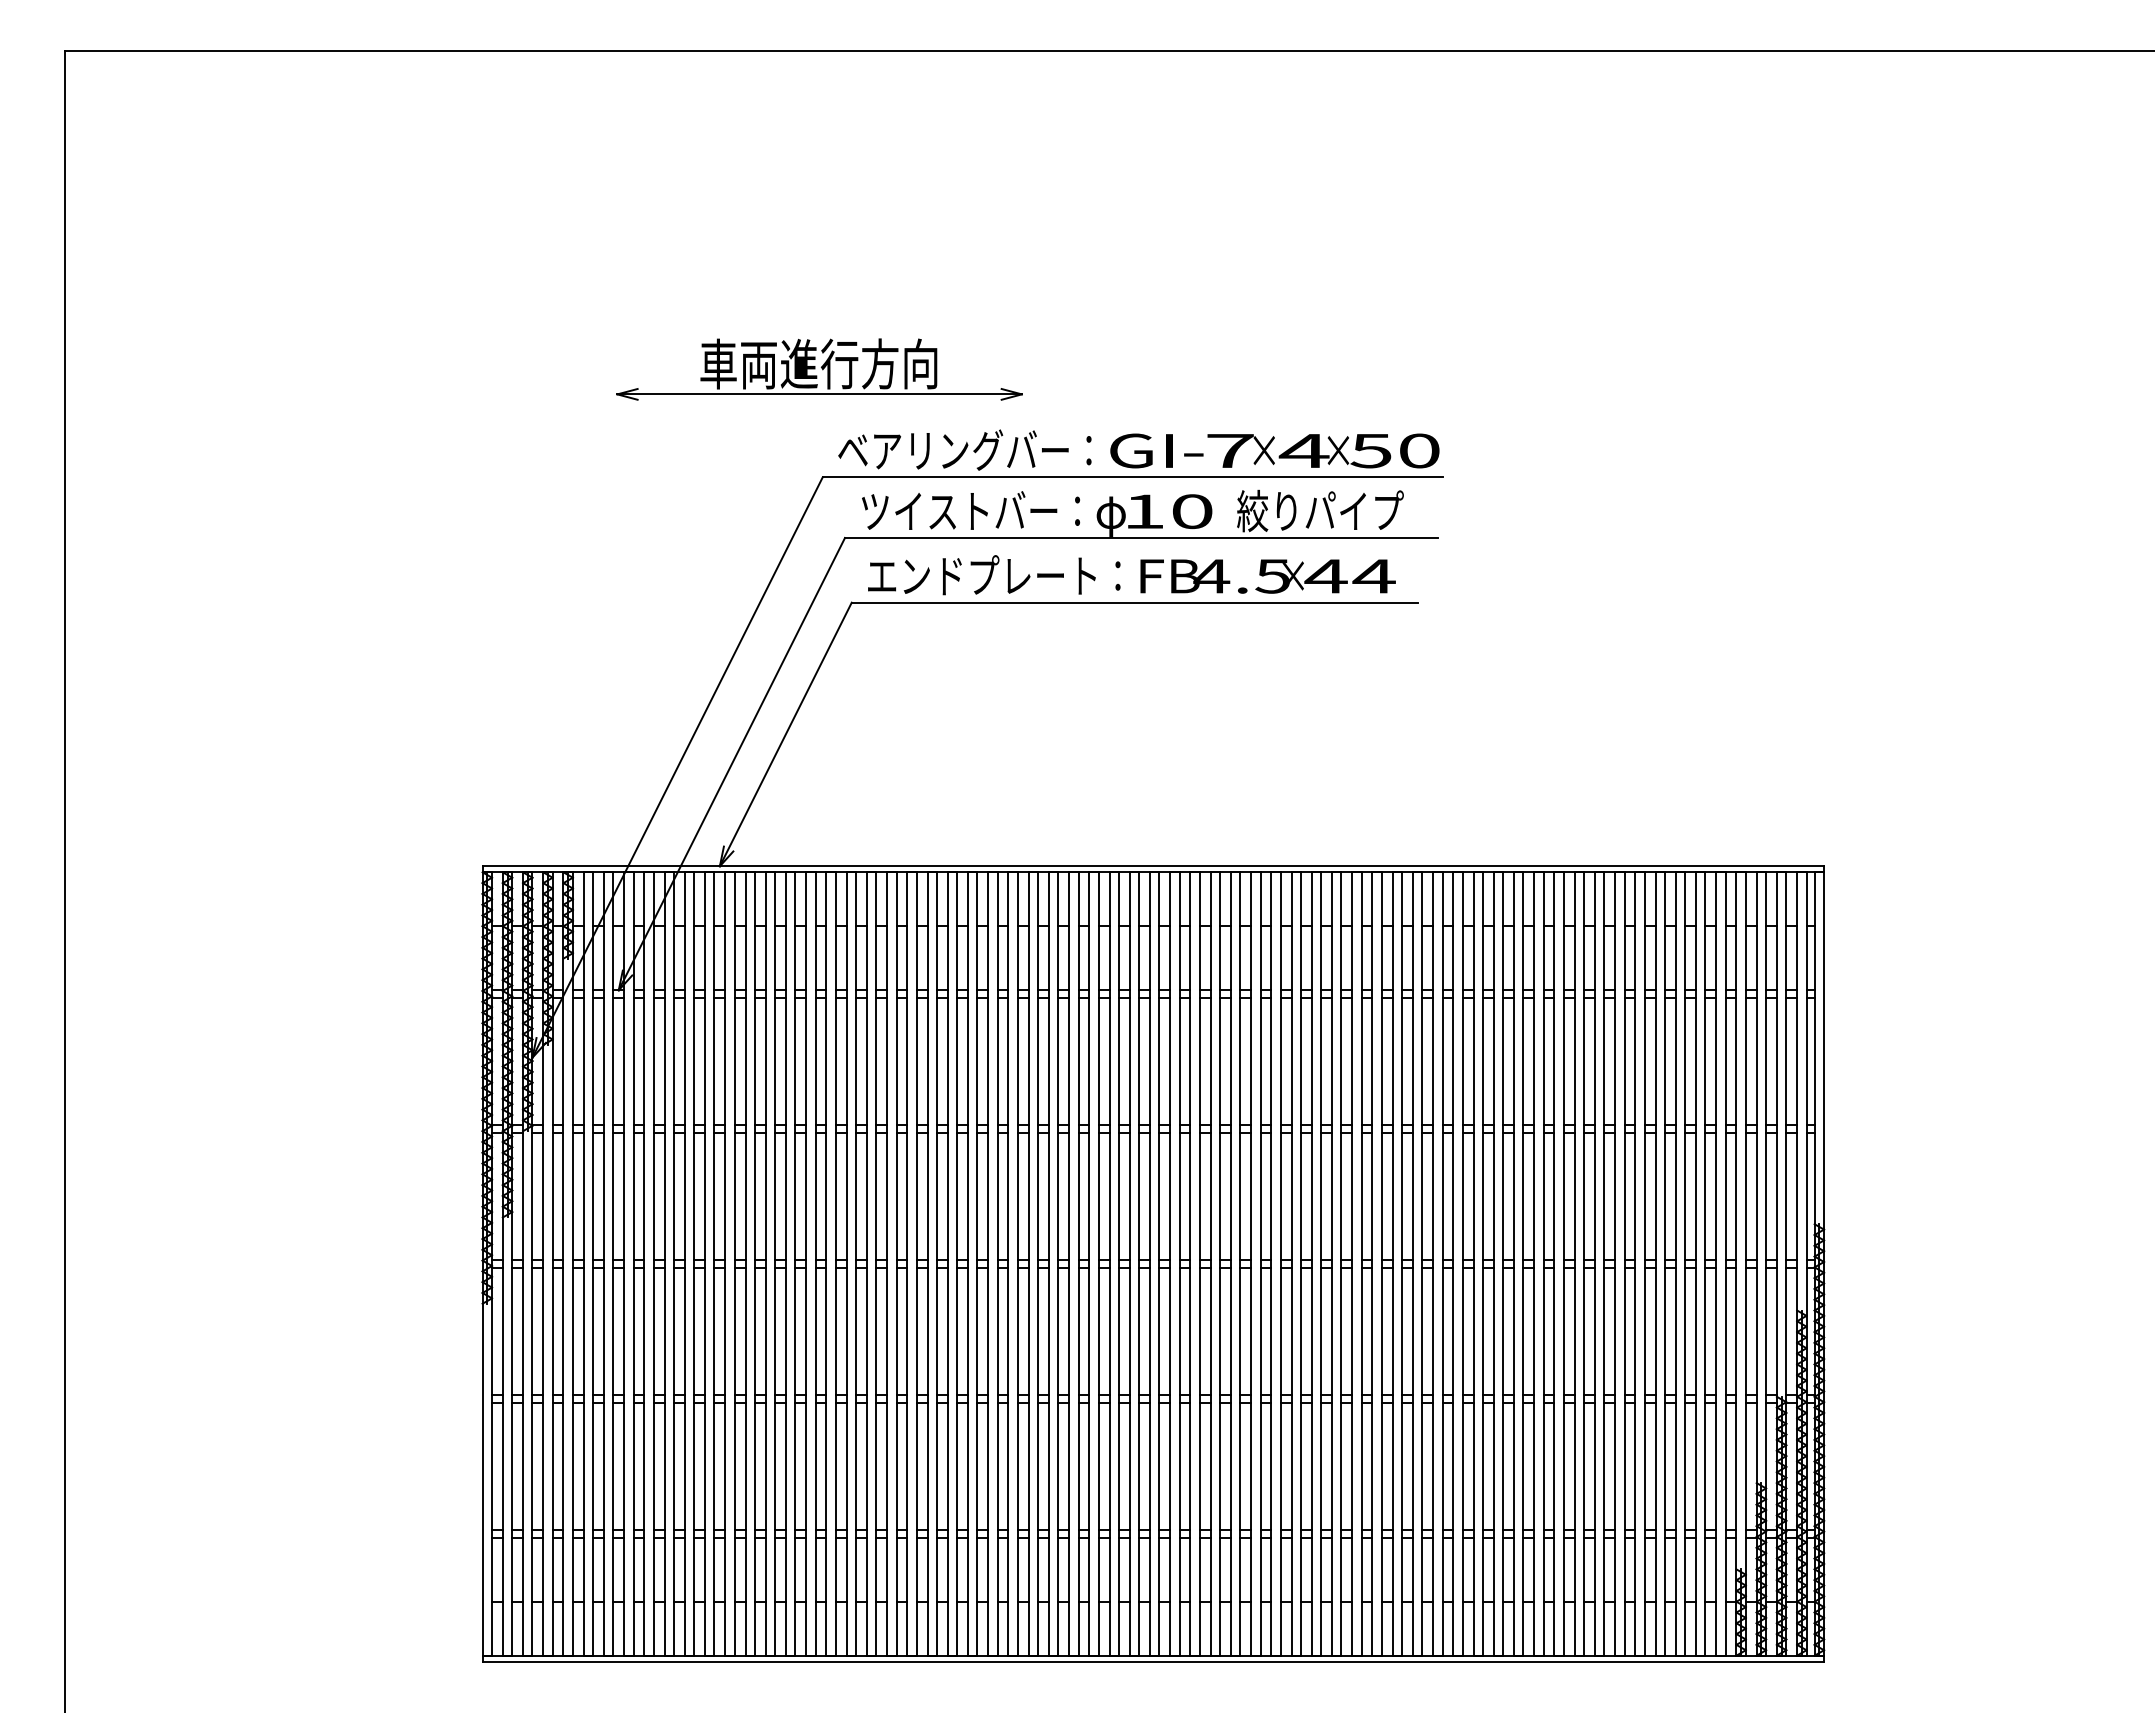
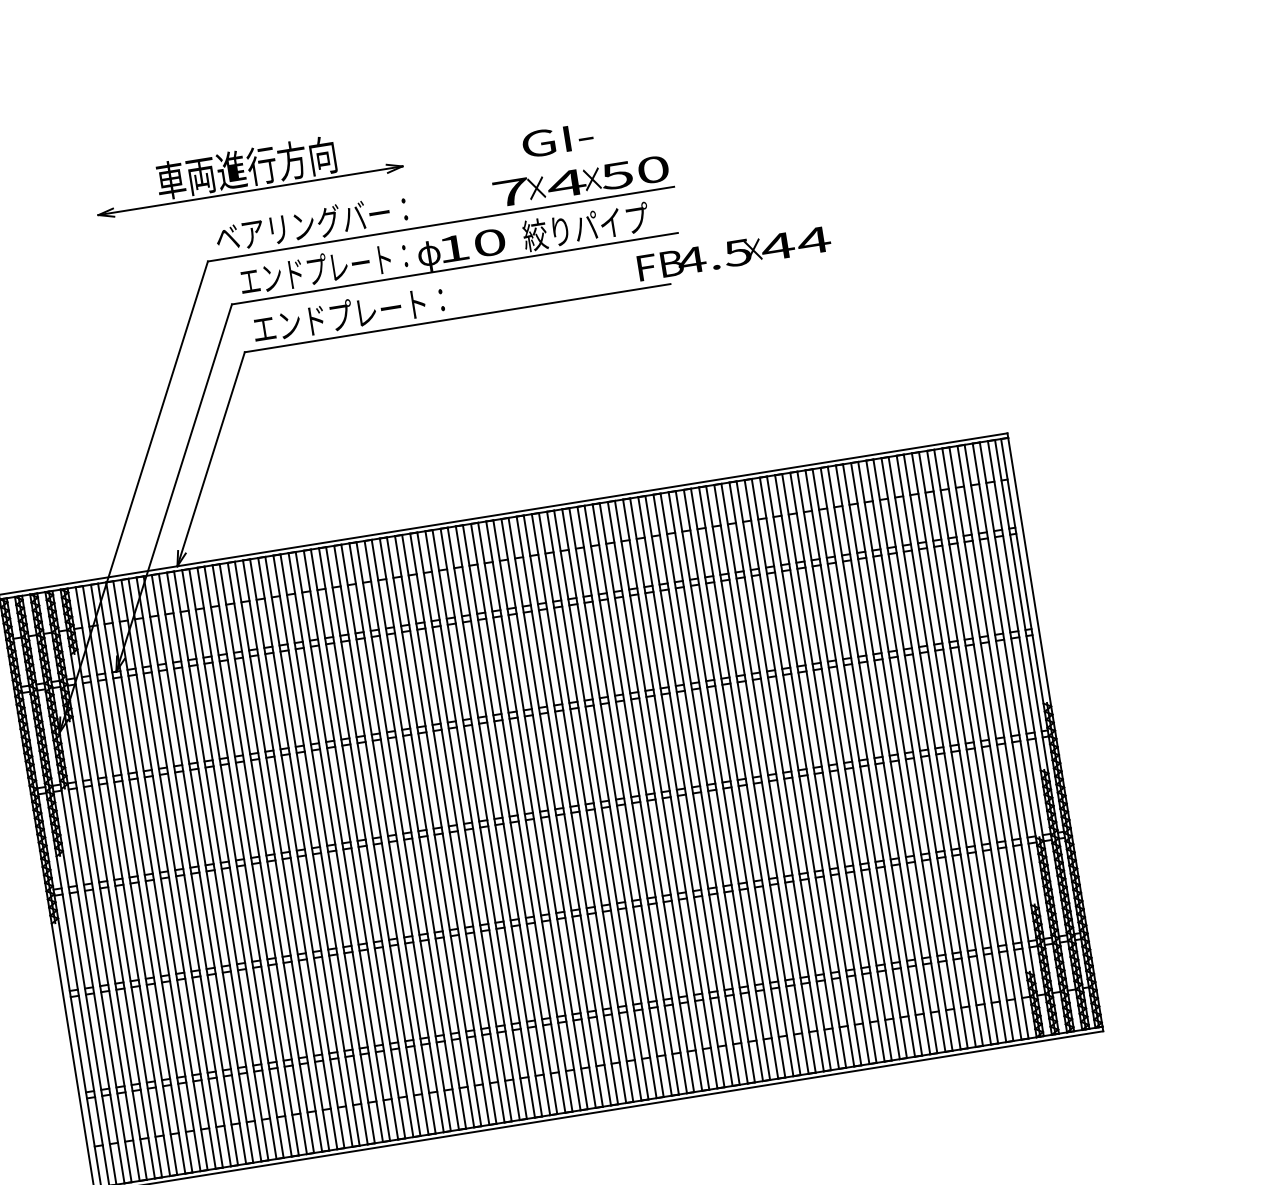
part: (819, 369) -> (247, 172), moved
text: (1156, 450) -> (557, 140), moved
text: (971, 510) -> (323, 268), ツイストバー： -> エンドプレート：
text: (1267, 576) -> (733, 253), moved

